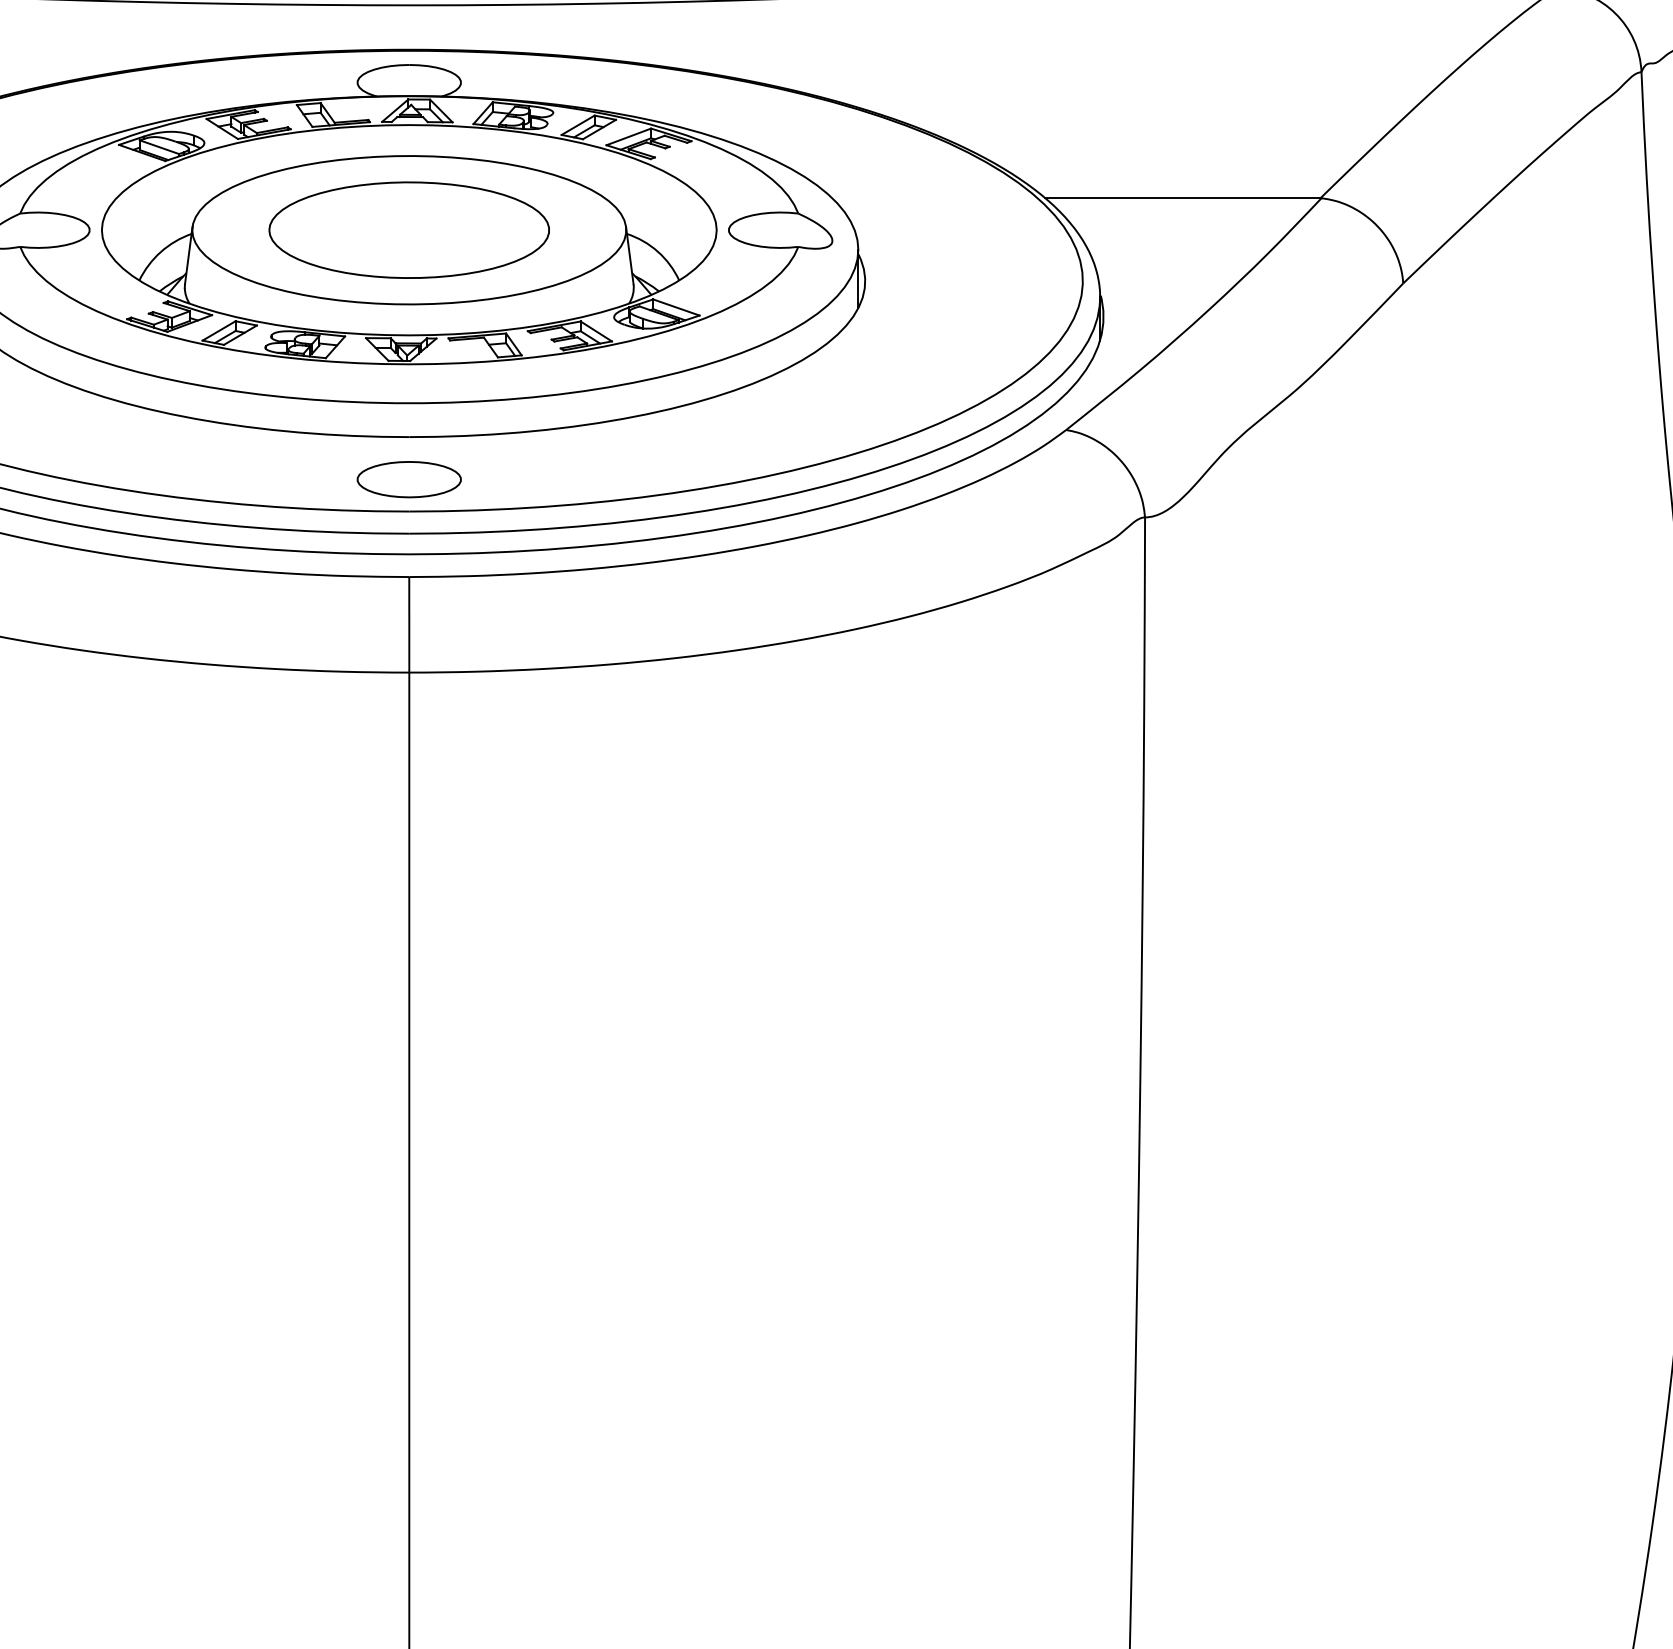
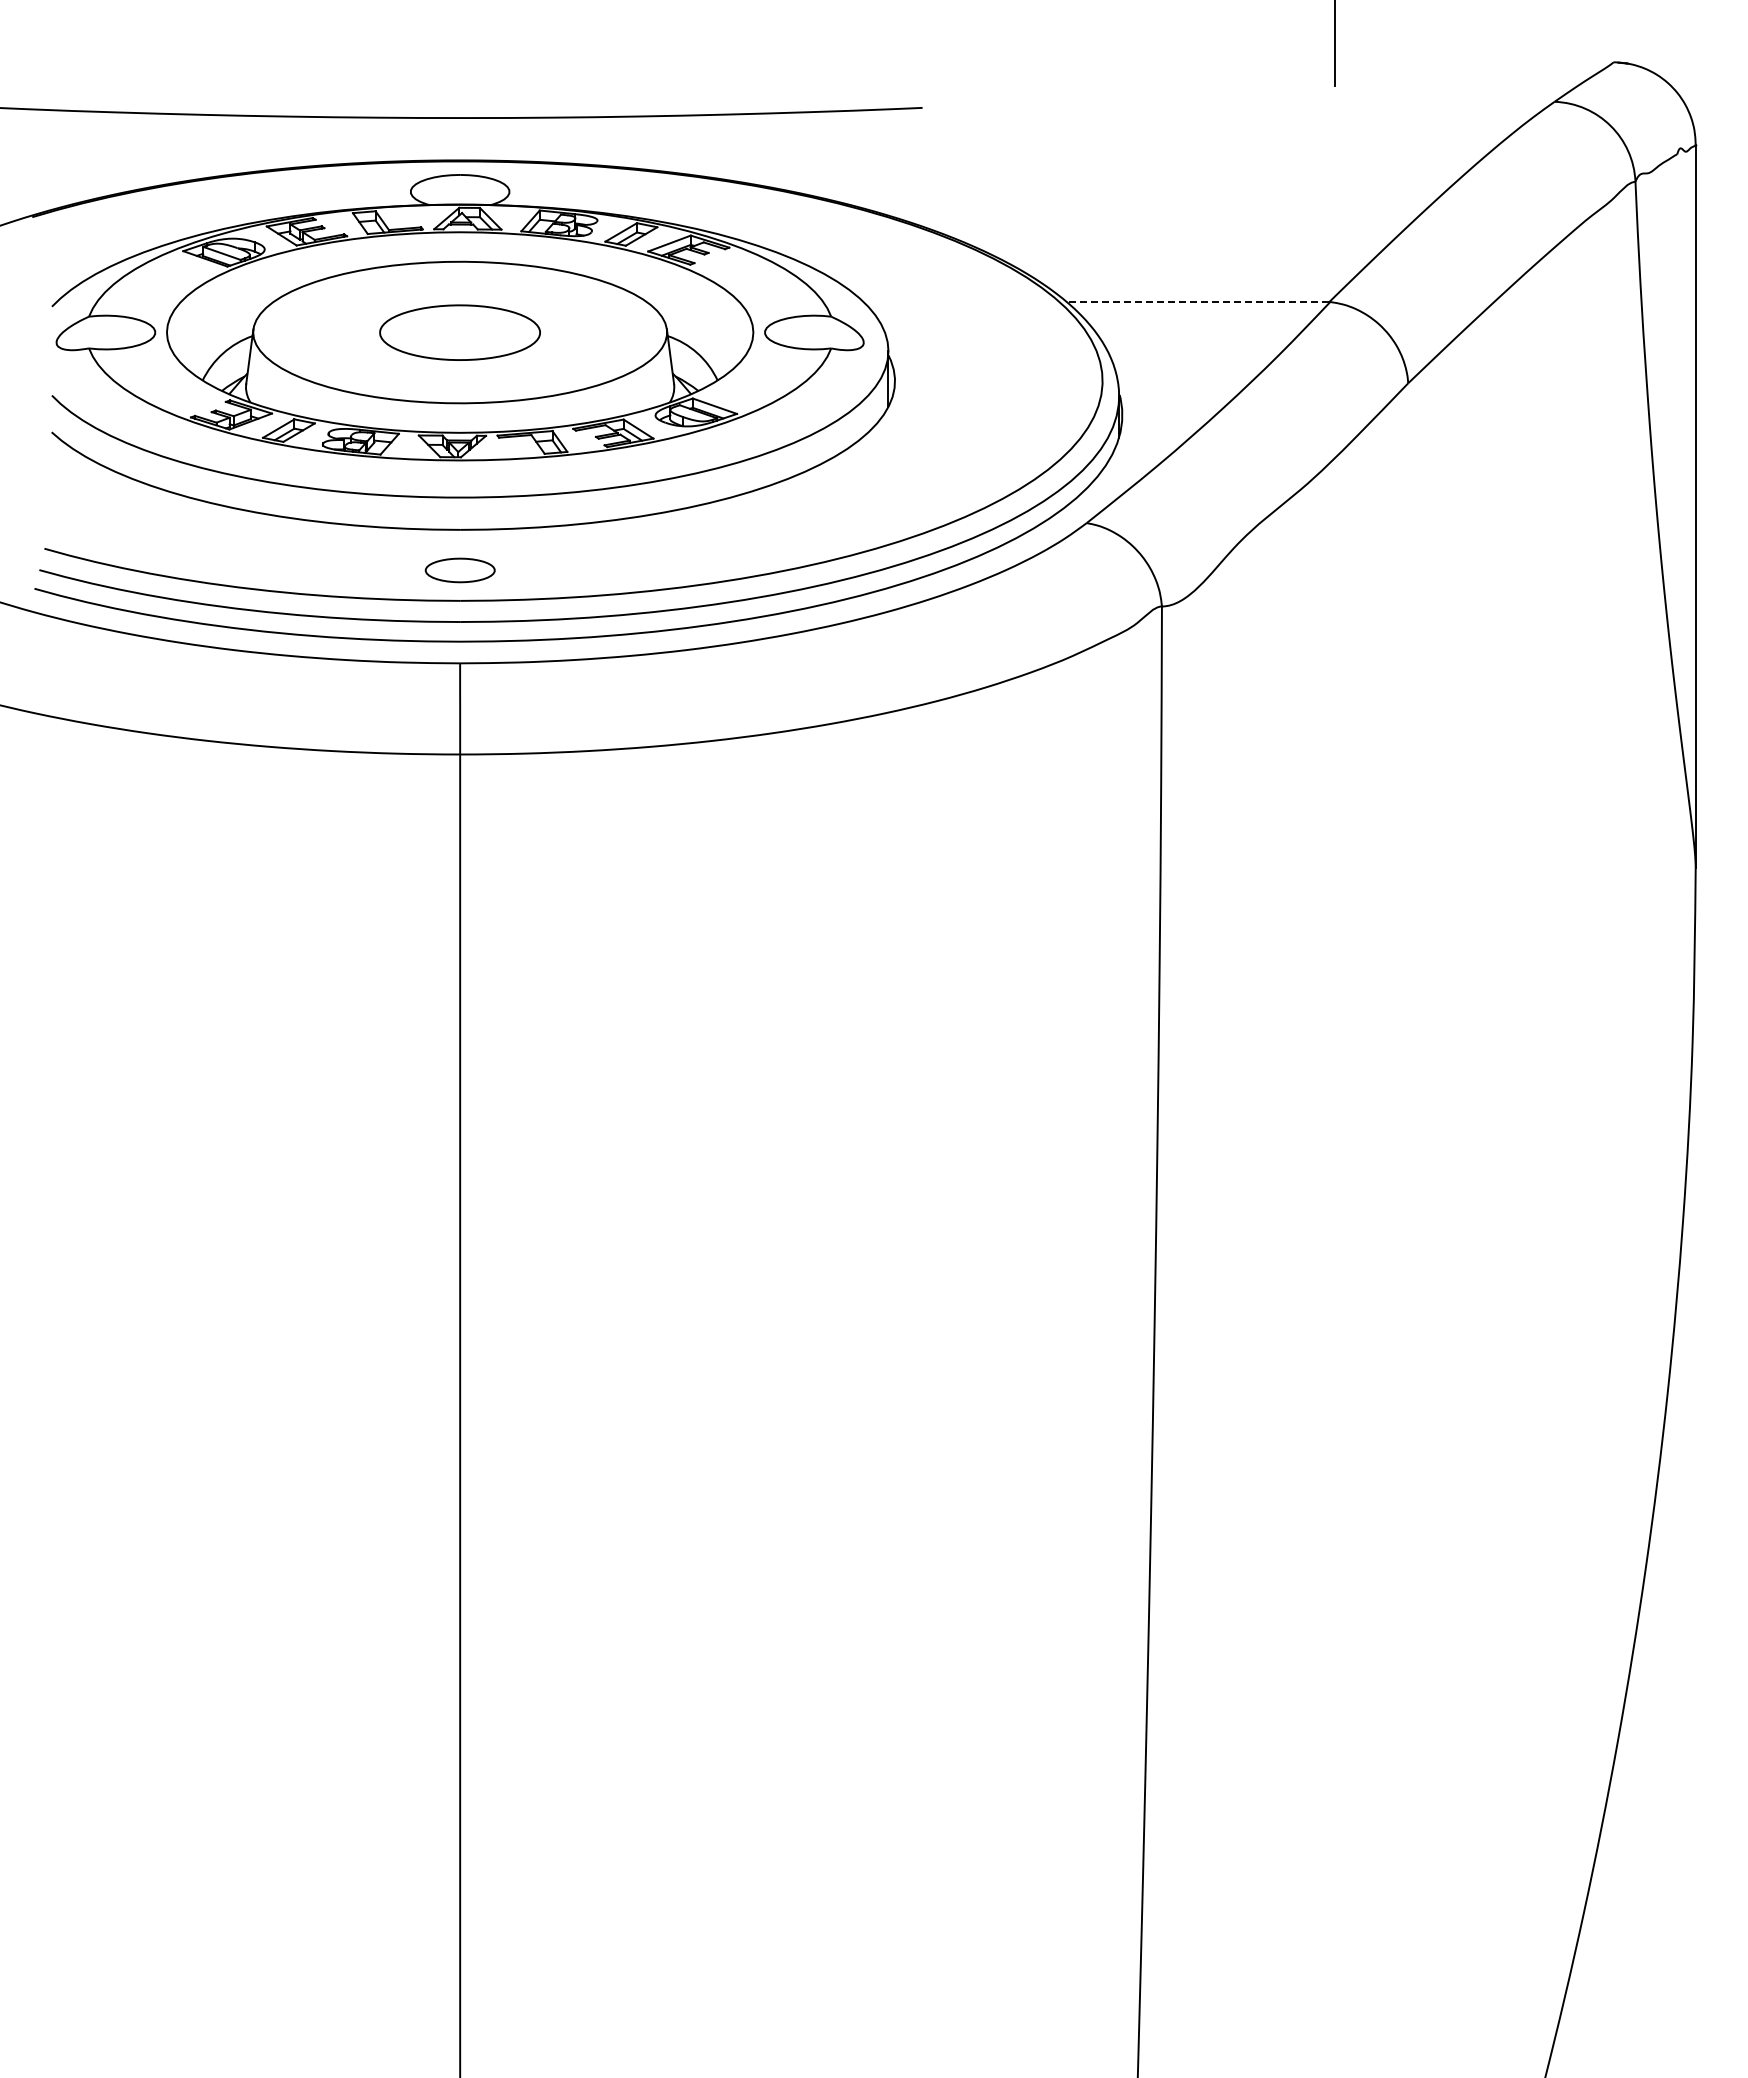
line: (1182, 197) -> (1197, 301), solid -> dashed
part: (408, 230) -> (459, 332), size x0.6
part: (409, 479) -> (460, 570), size x0.7

